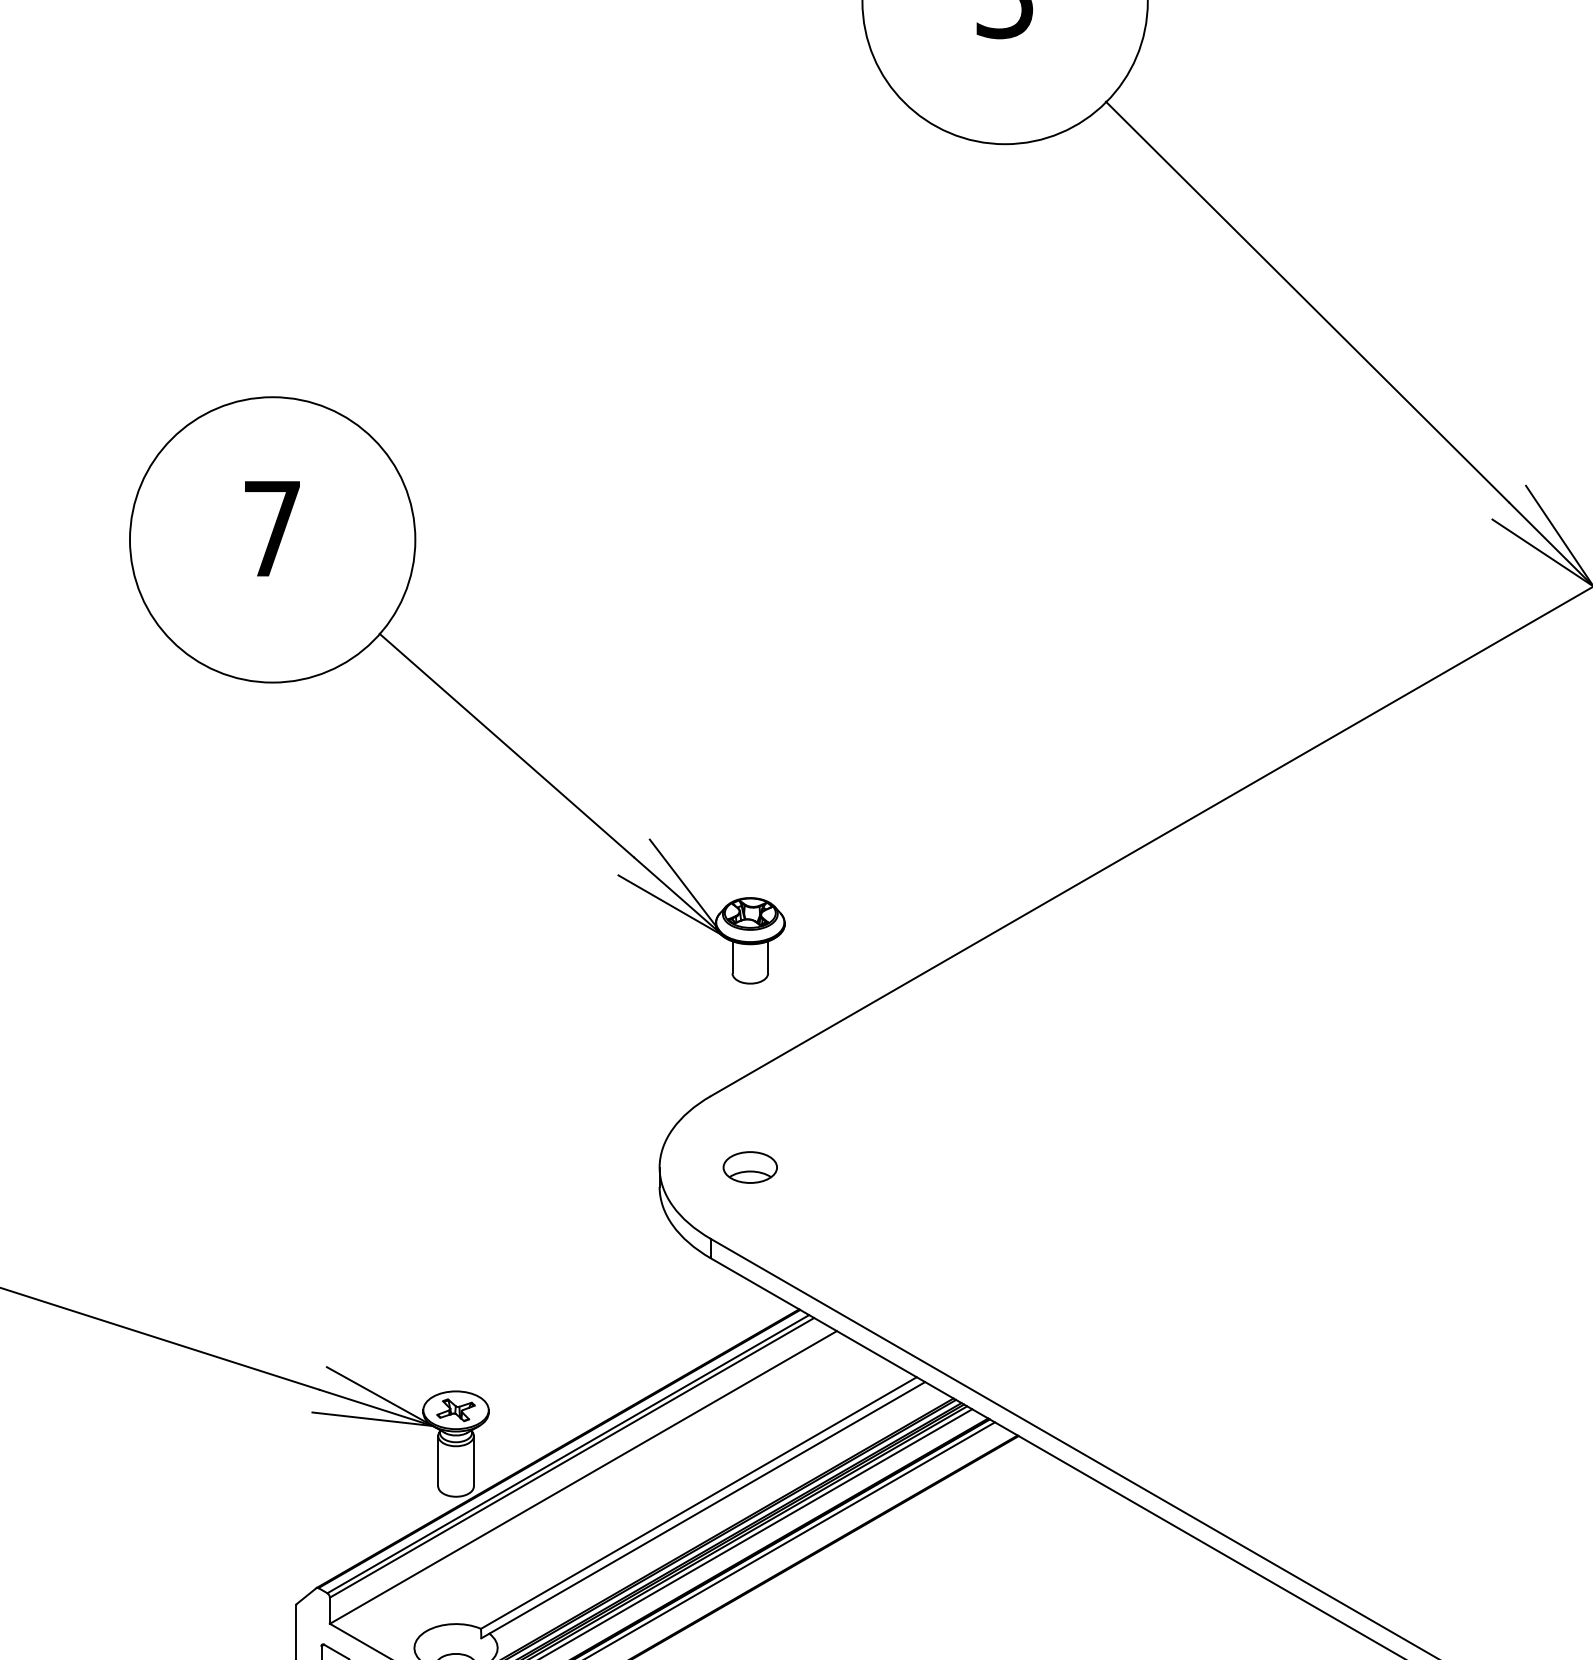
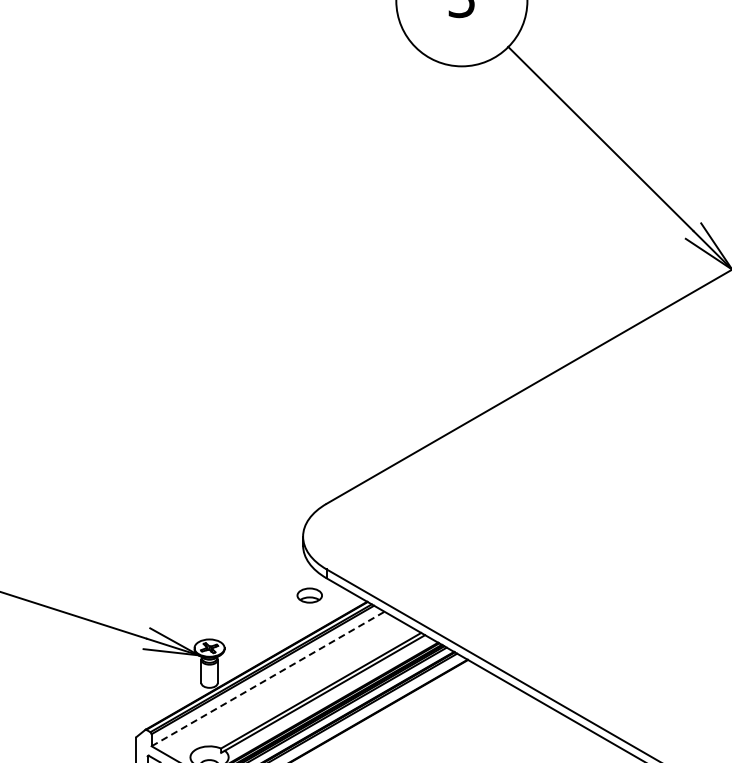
part: (455, 688) -> (209, 316), removed
part: (749, 1167) -> (309, 595), moved
line: (584, 1476) -> (268, 678), solid -> dashed

